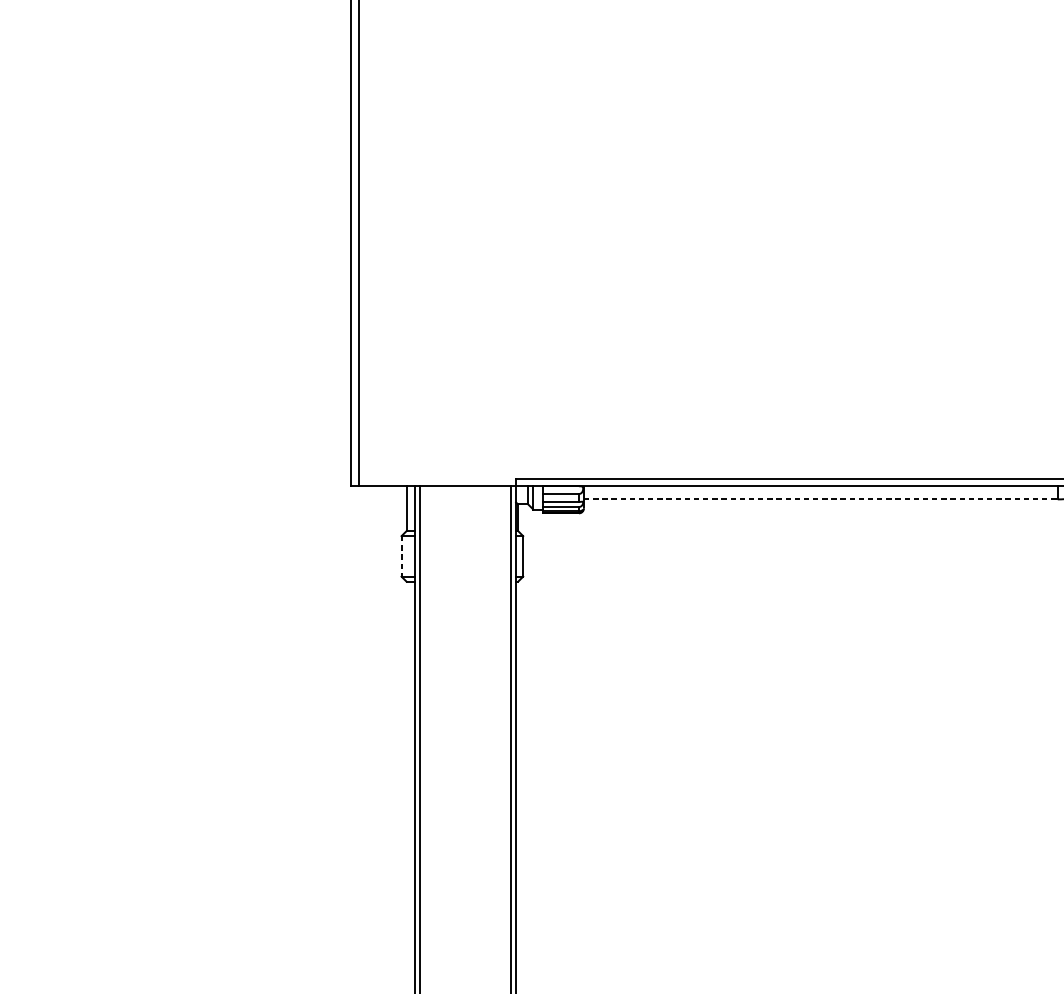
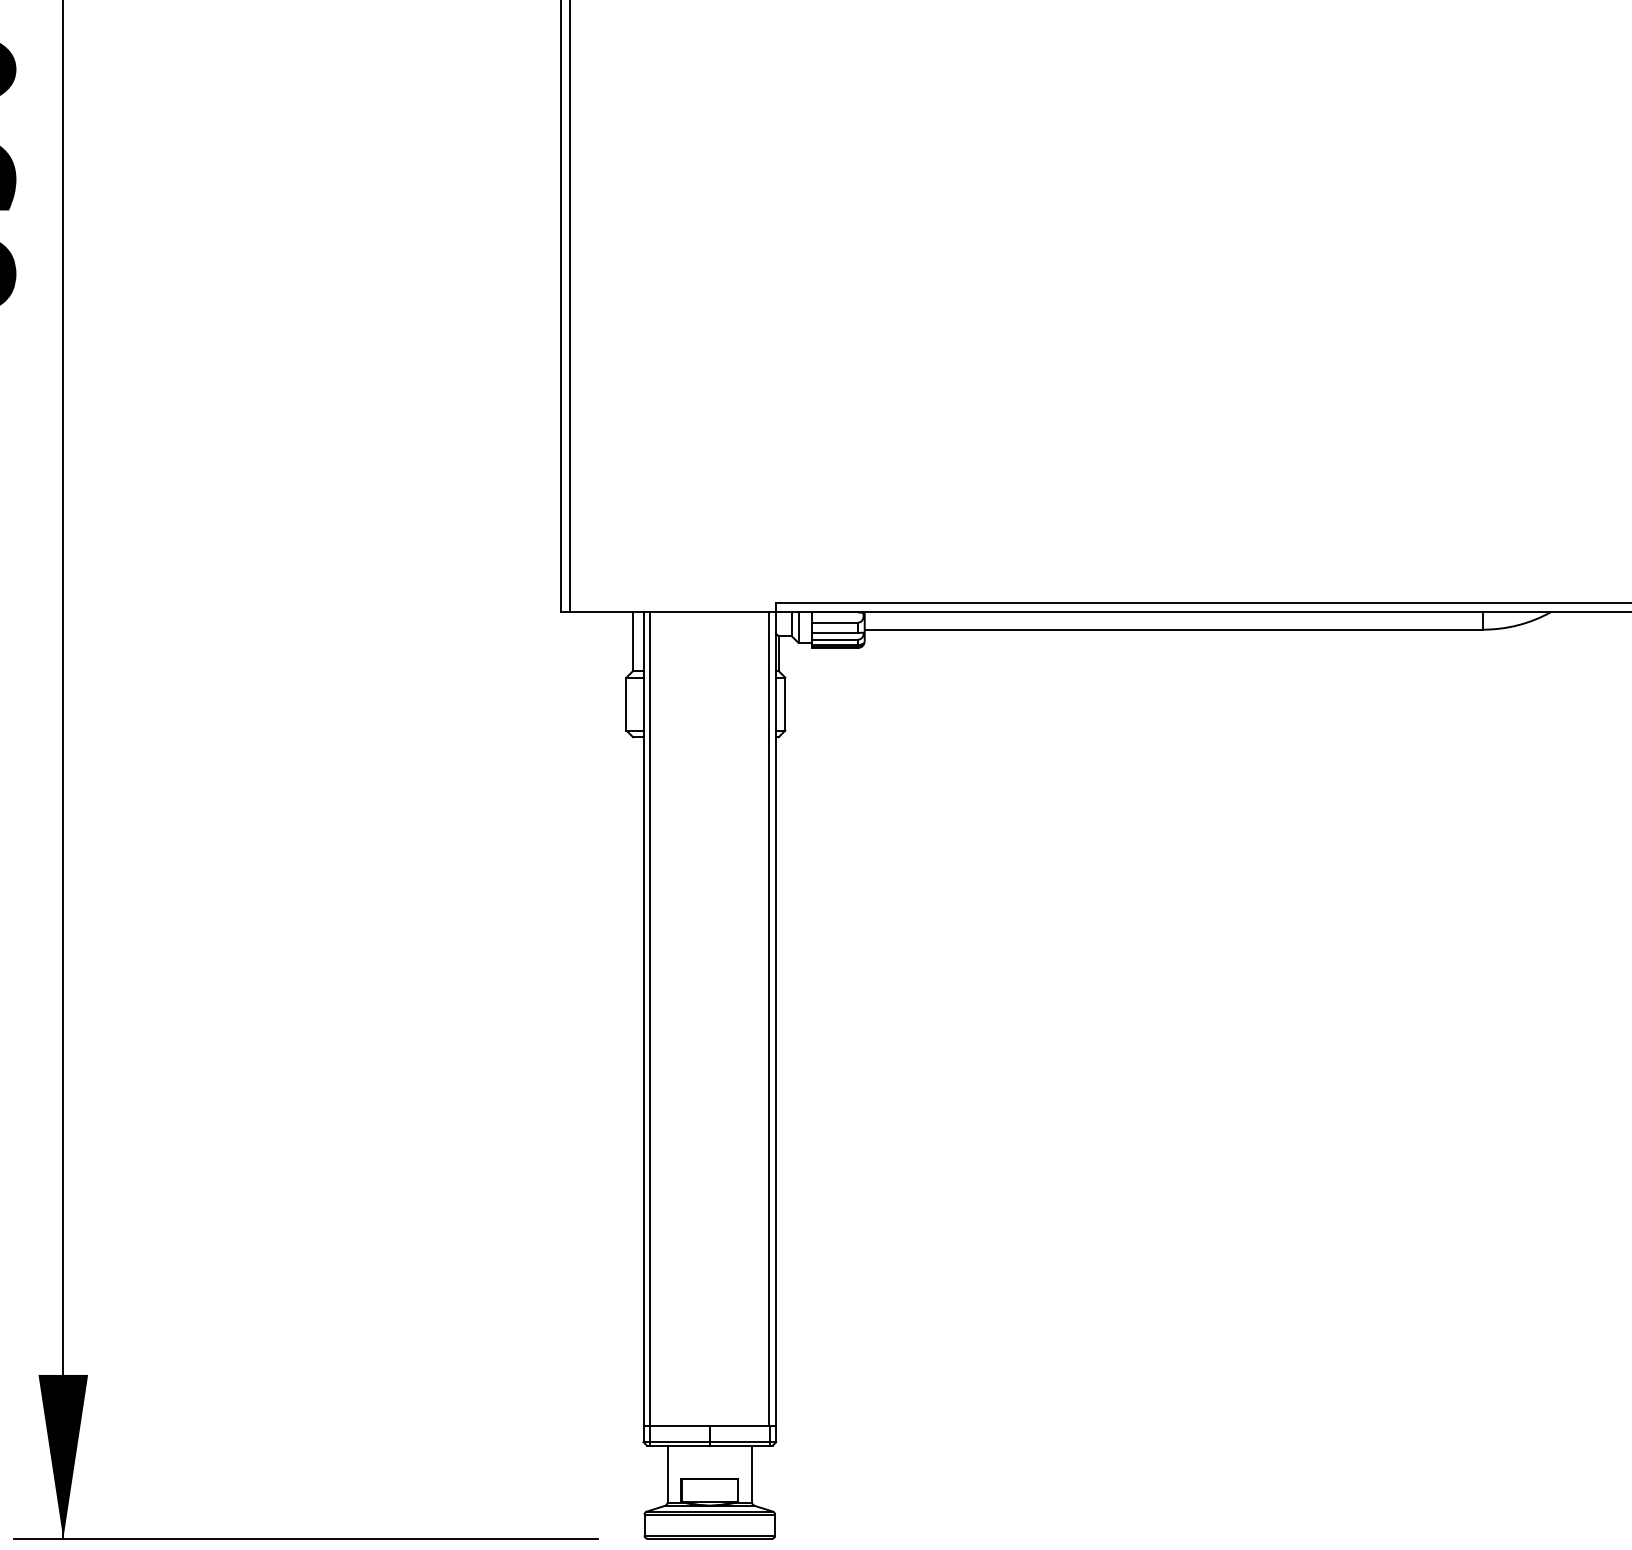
line: (821, 499) -> (1174, 629), dashed -> solid
line: (401, 556) -> (626, 704), dashed -> solid

